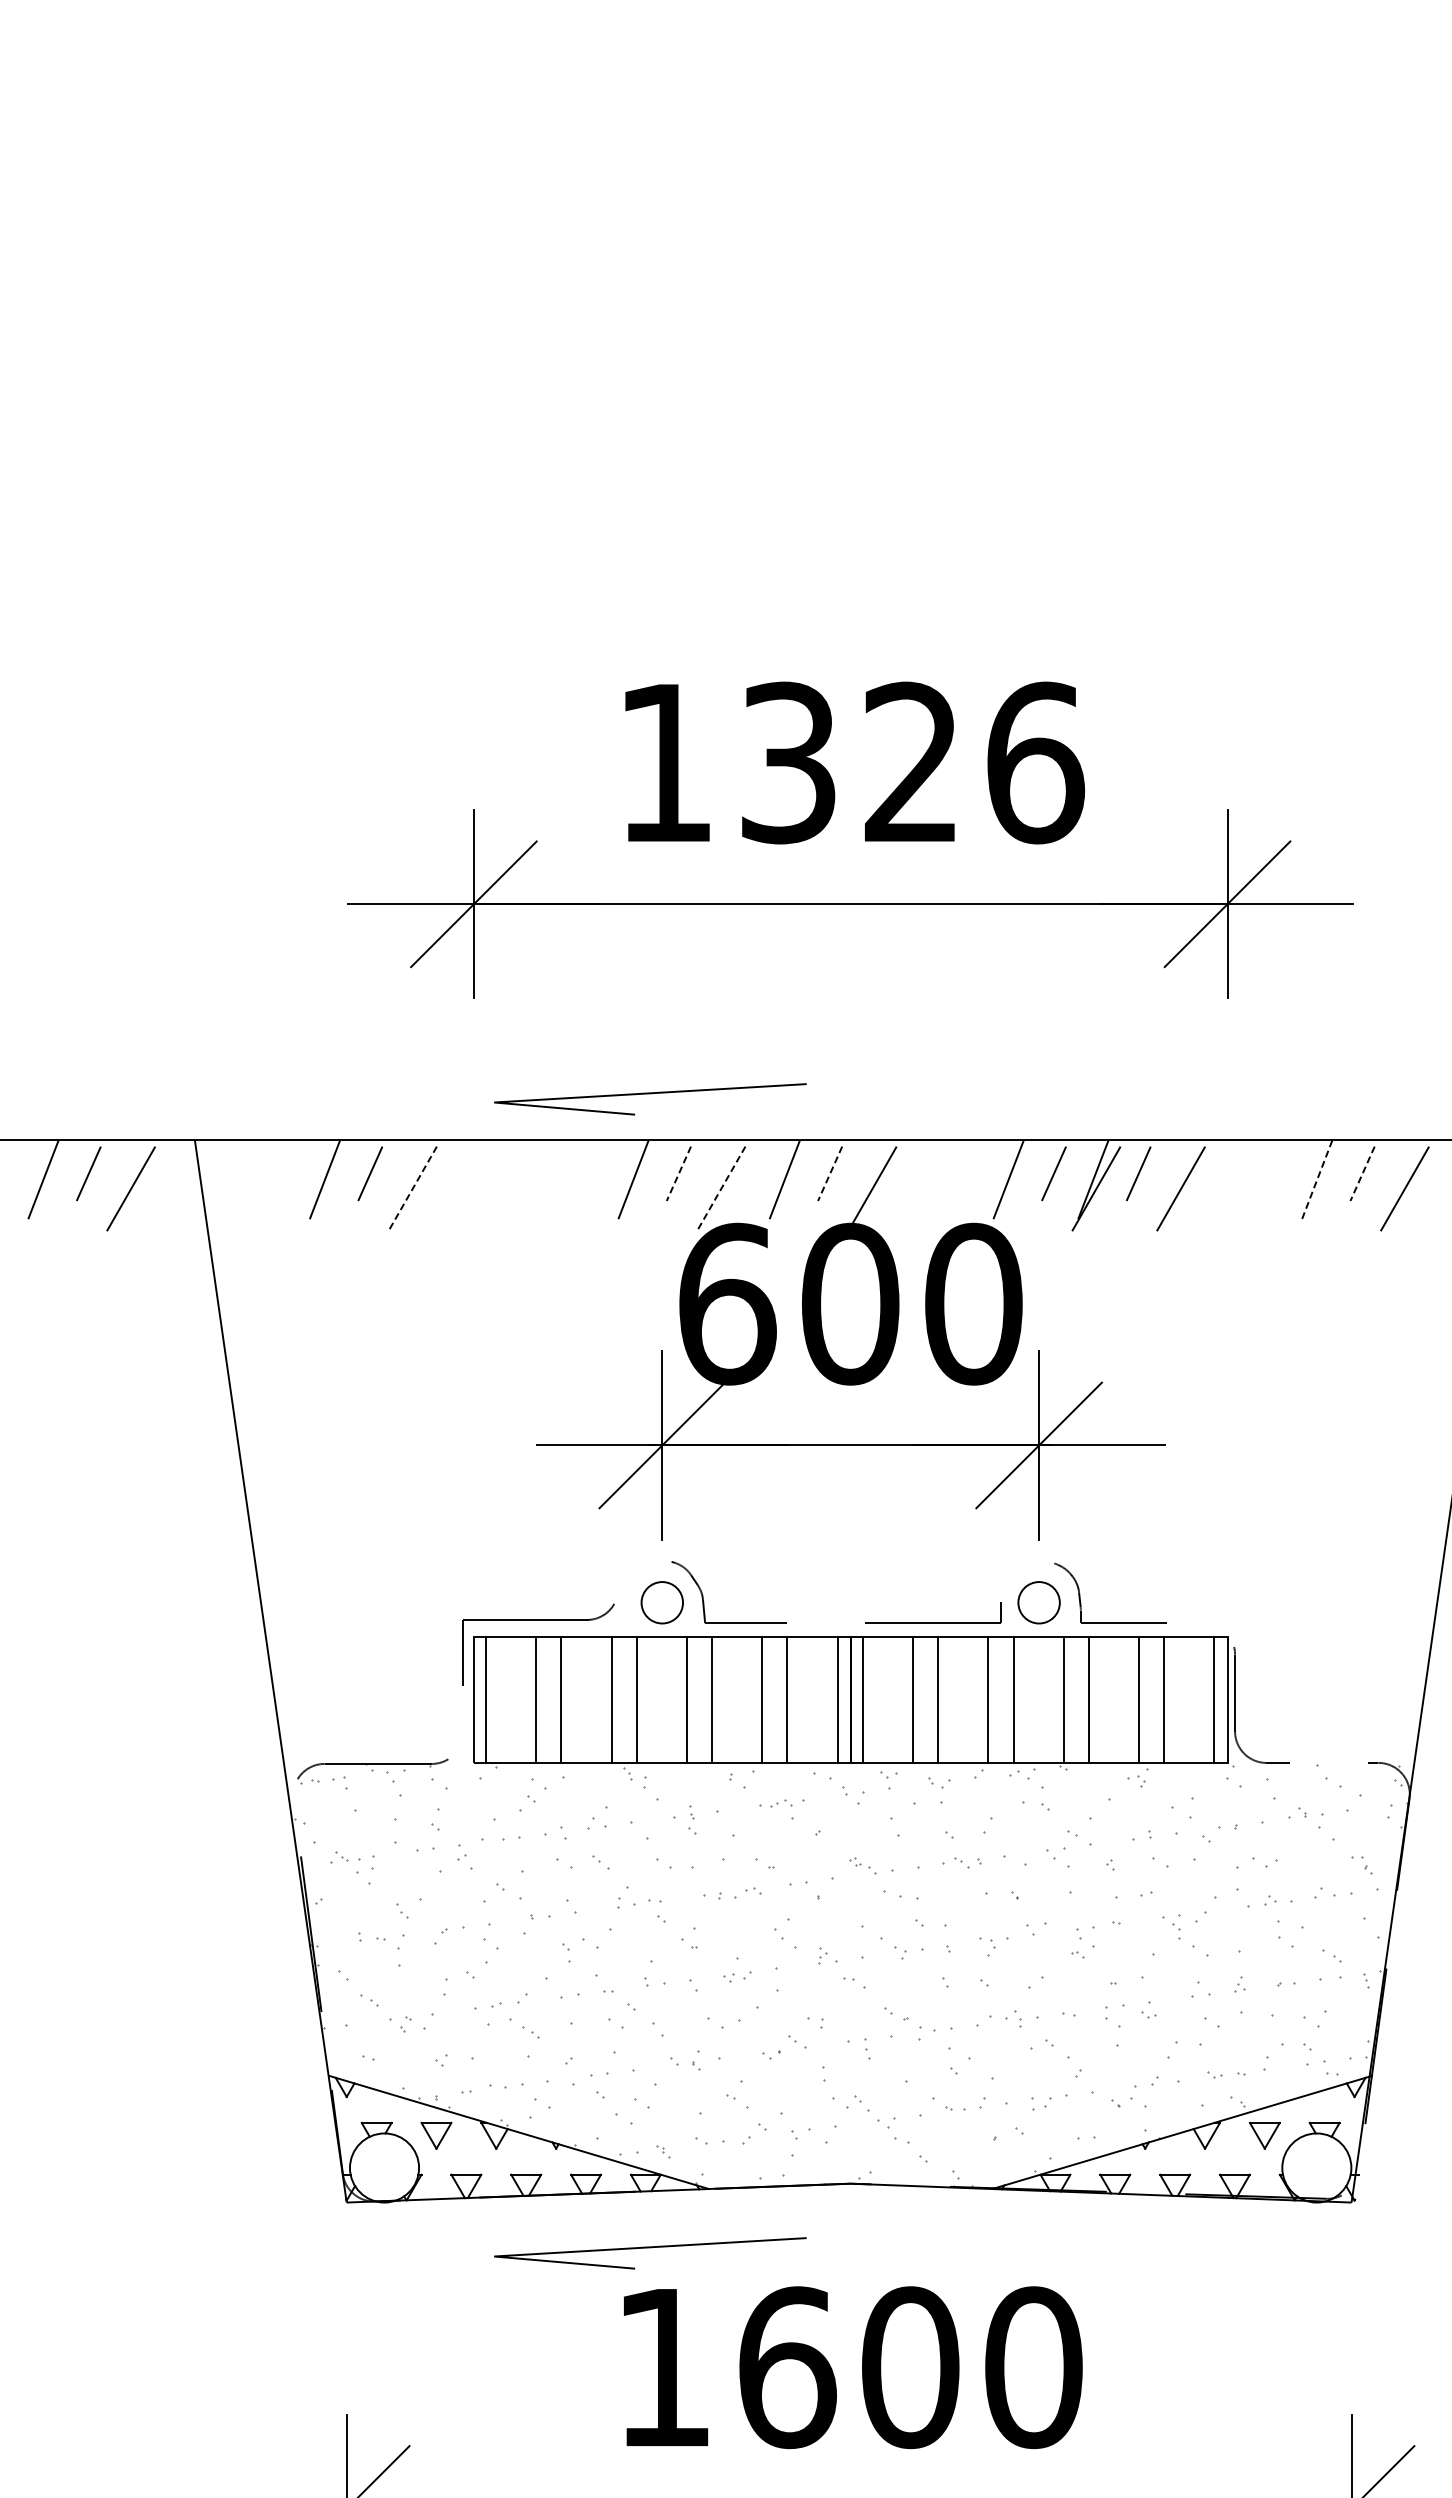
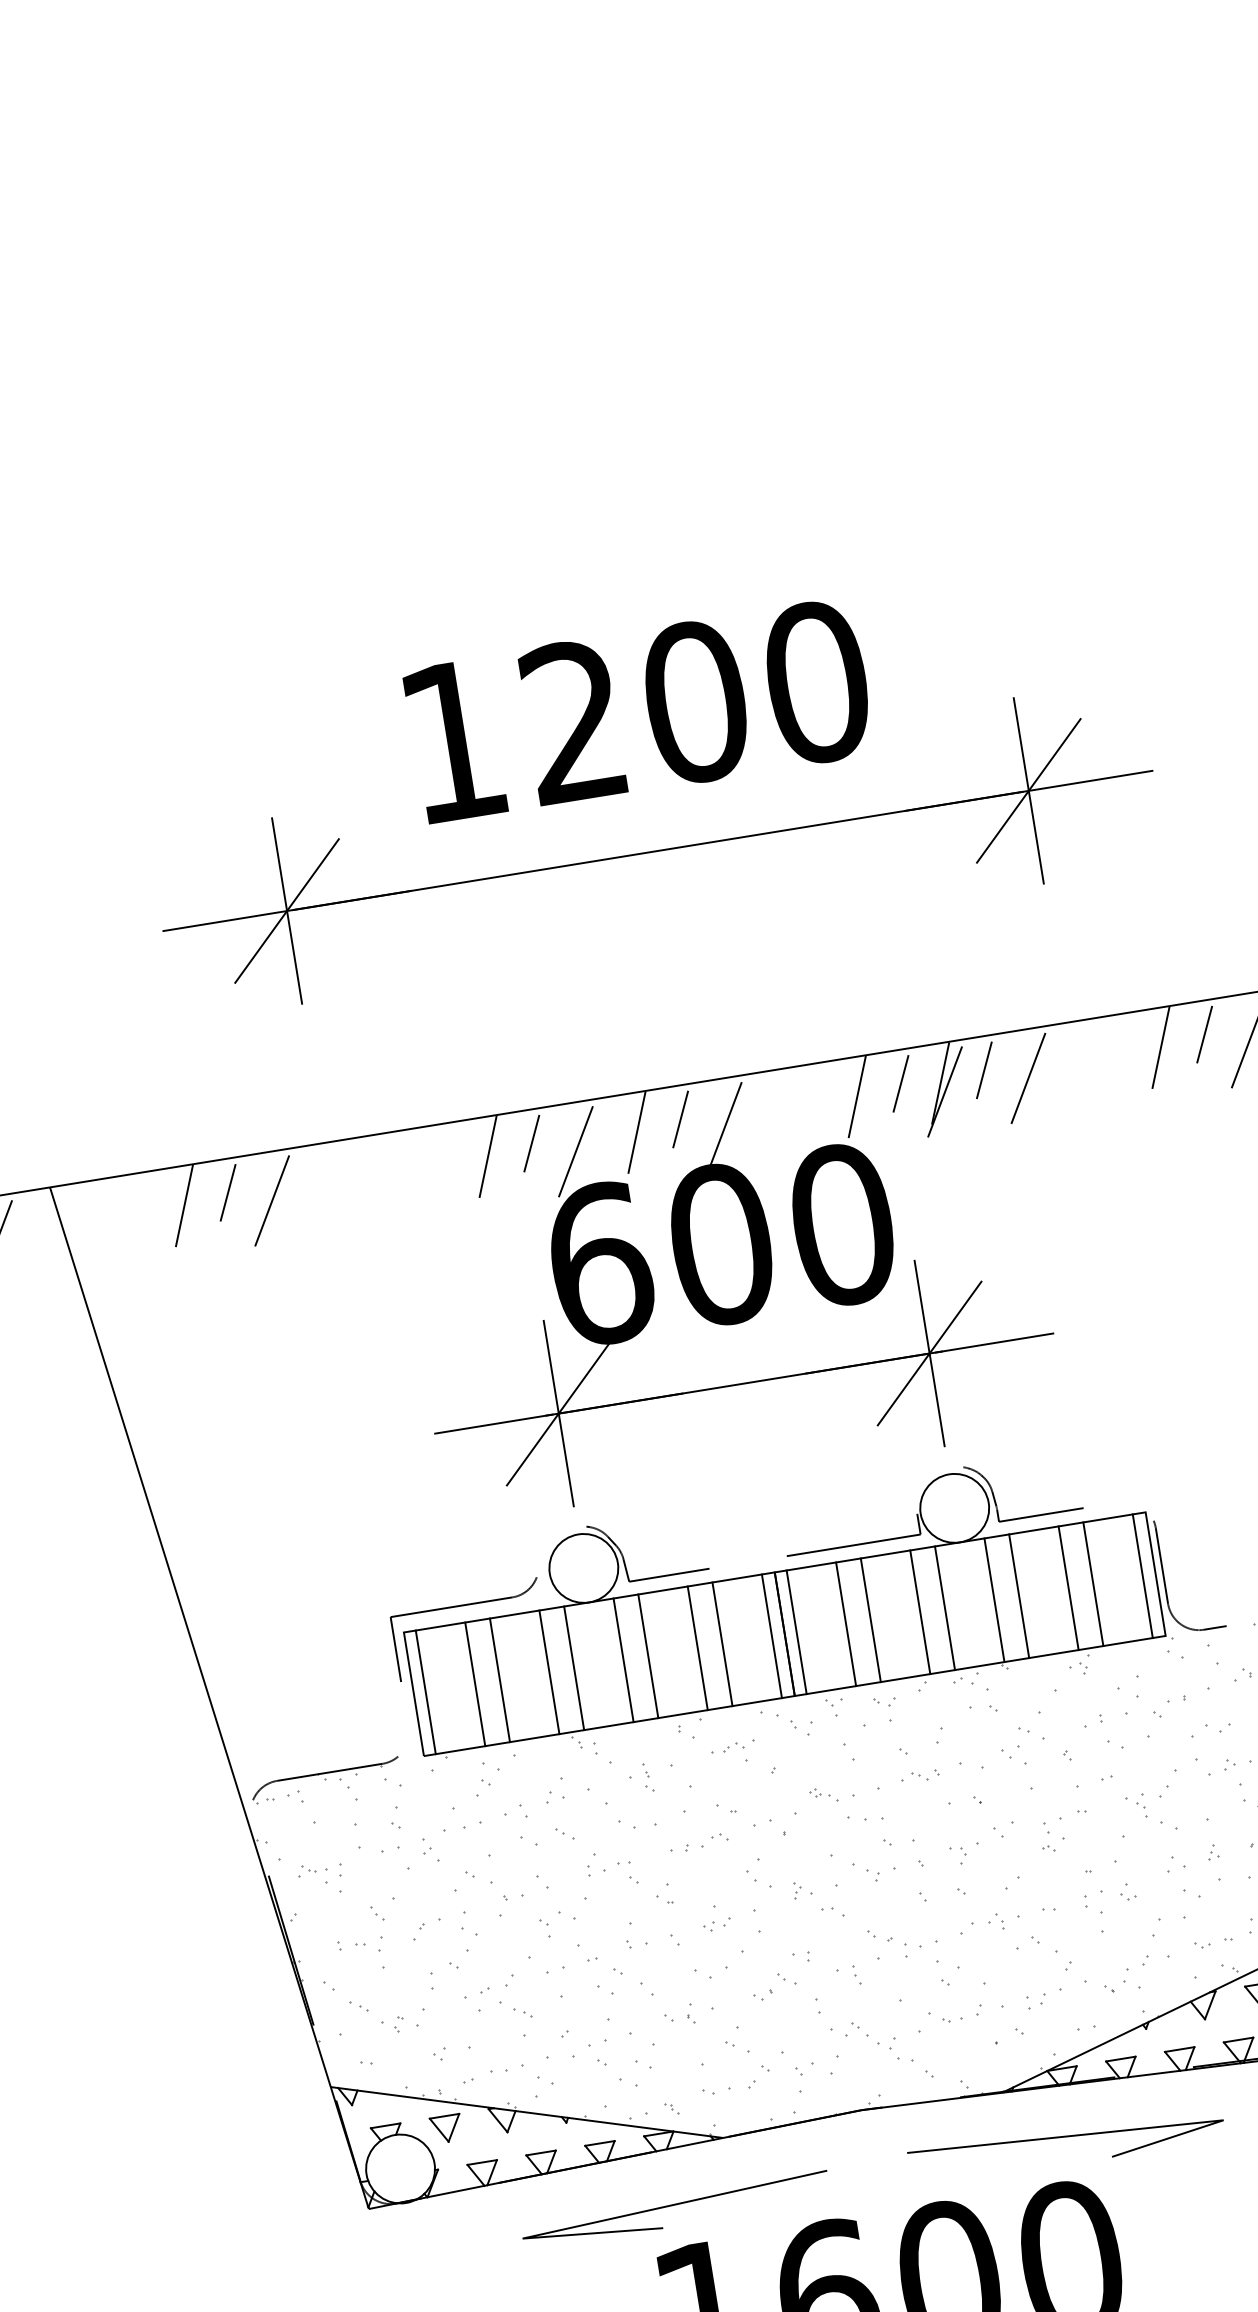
text: (913, 762) -> (697, 701), 1326 -> 1200
line: (650, 1094) -> (491, 1070), removed
line: (678, 1173) -> (531, 1143), dashed -> solid
line: (830, 1173) -> (680, 1119), dashed -> solid
line: (1362, 1173) -> (1204, 1034), dashed -> solid
line: (1317, 1180) -> (1161, 1048), dashed -> solid
line: (412, 1188) -> (271, 1200), dashed -> solid
line: (721, 1188) -> (576, 1151), dashed -> solid
circle: (661, 1602) -> (583, 1568), size x1.67
circle: (1038, 1602) -> (954, 1508), size x1.67
line: (1047, 2243) -> (1065, 2137), added

